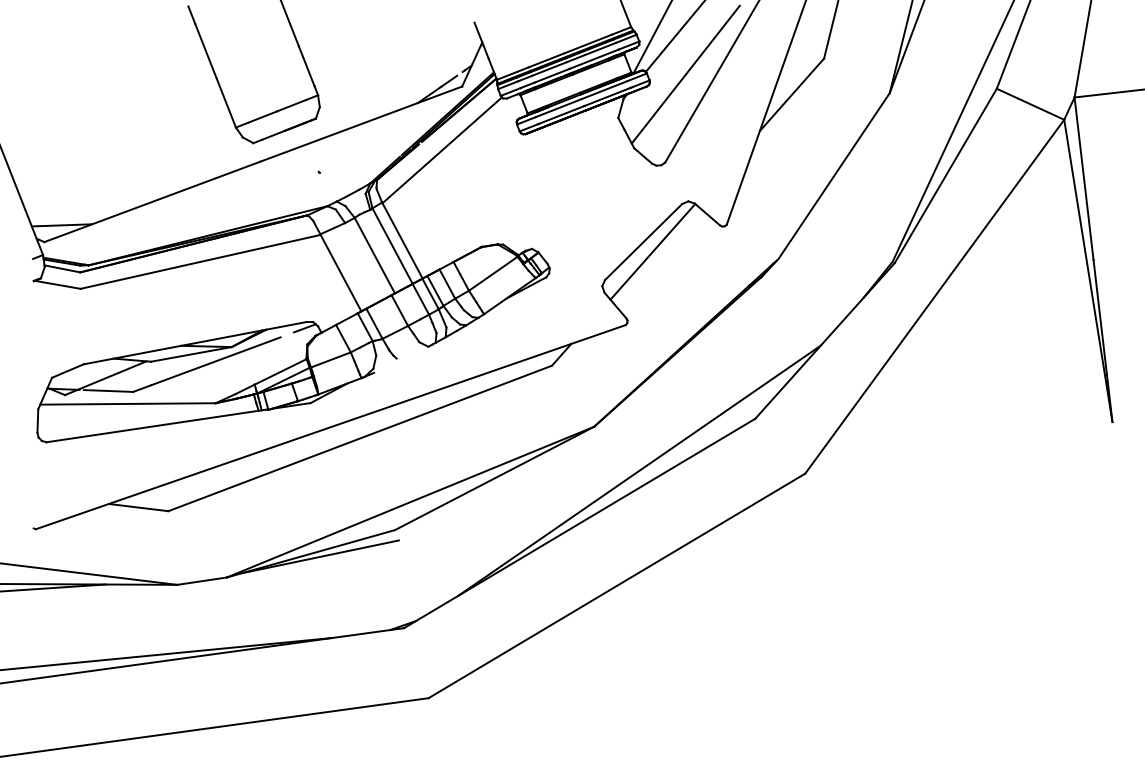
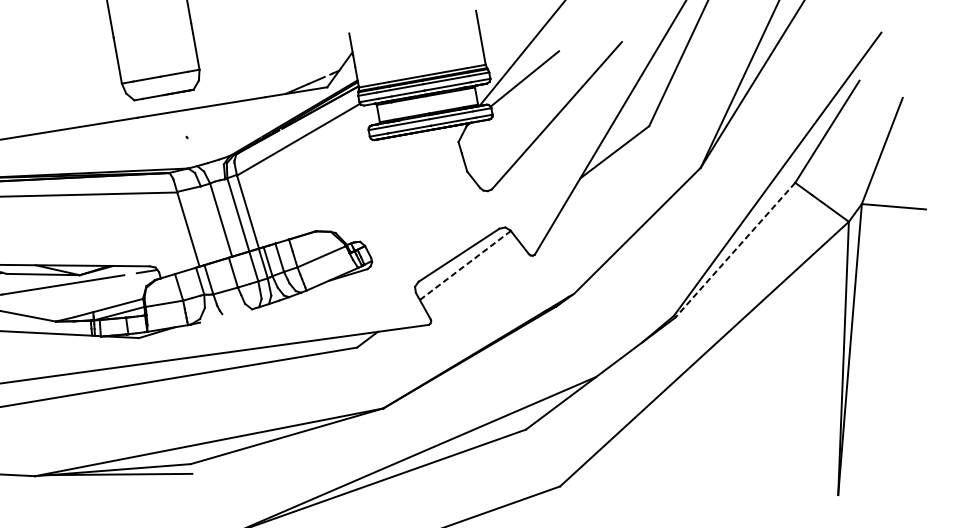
line: (685, 74) -> (525, 115), removed
line: (945, 175) -> (735, 249), solid -> dashed
line: (652, 251) -> (465, 265), solid -> dashed

